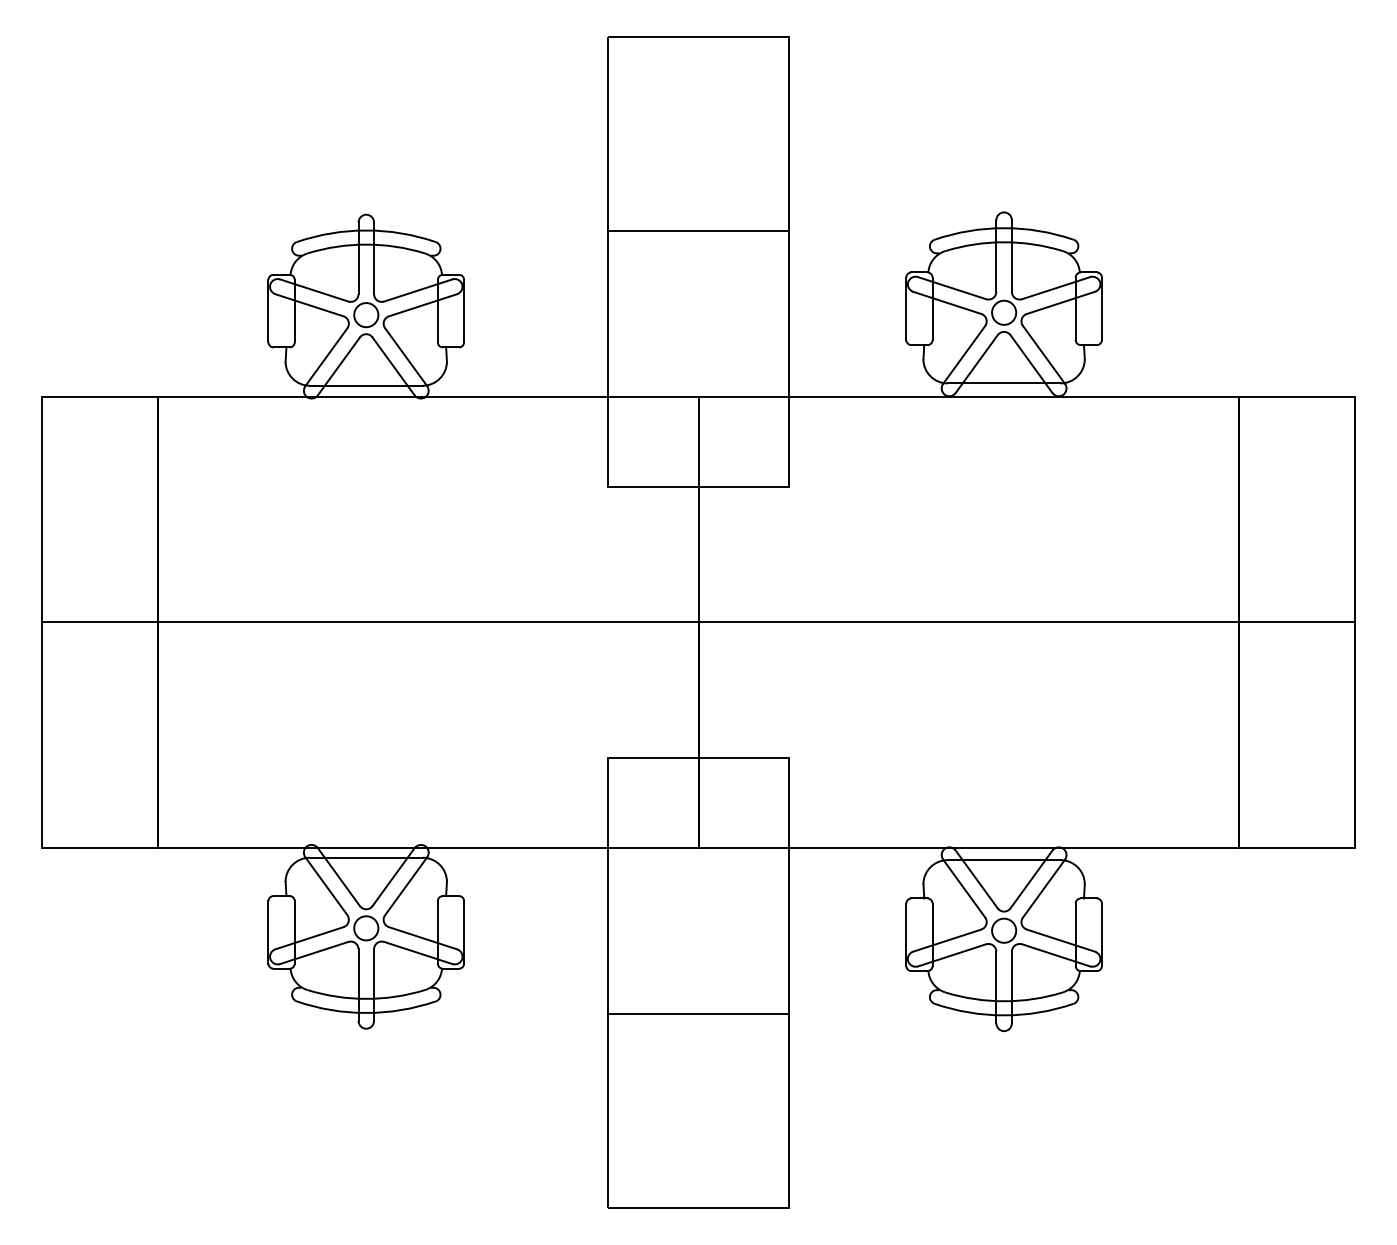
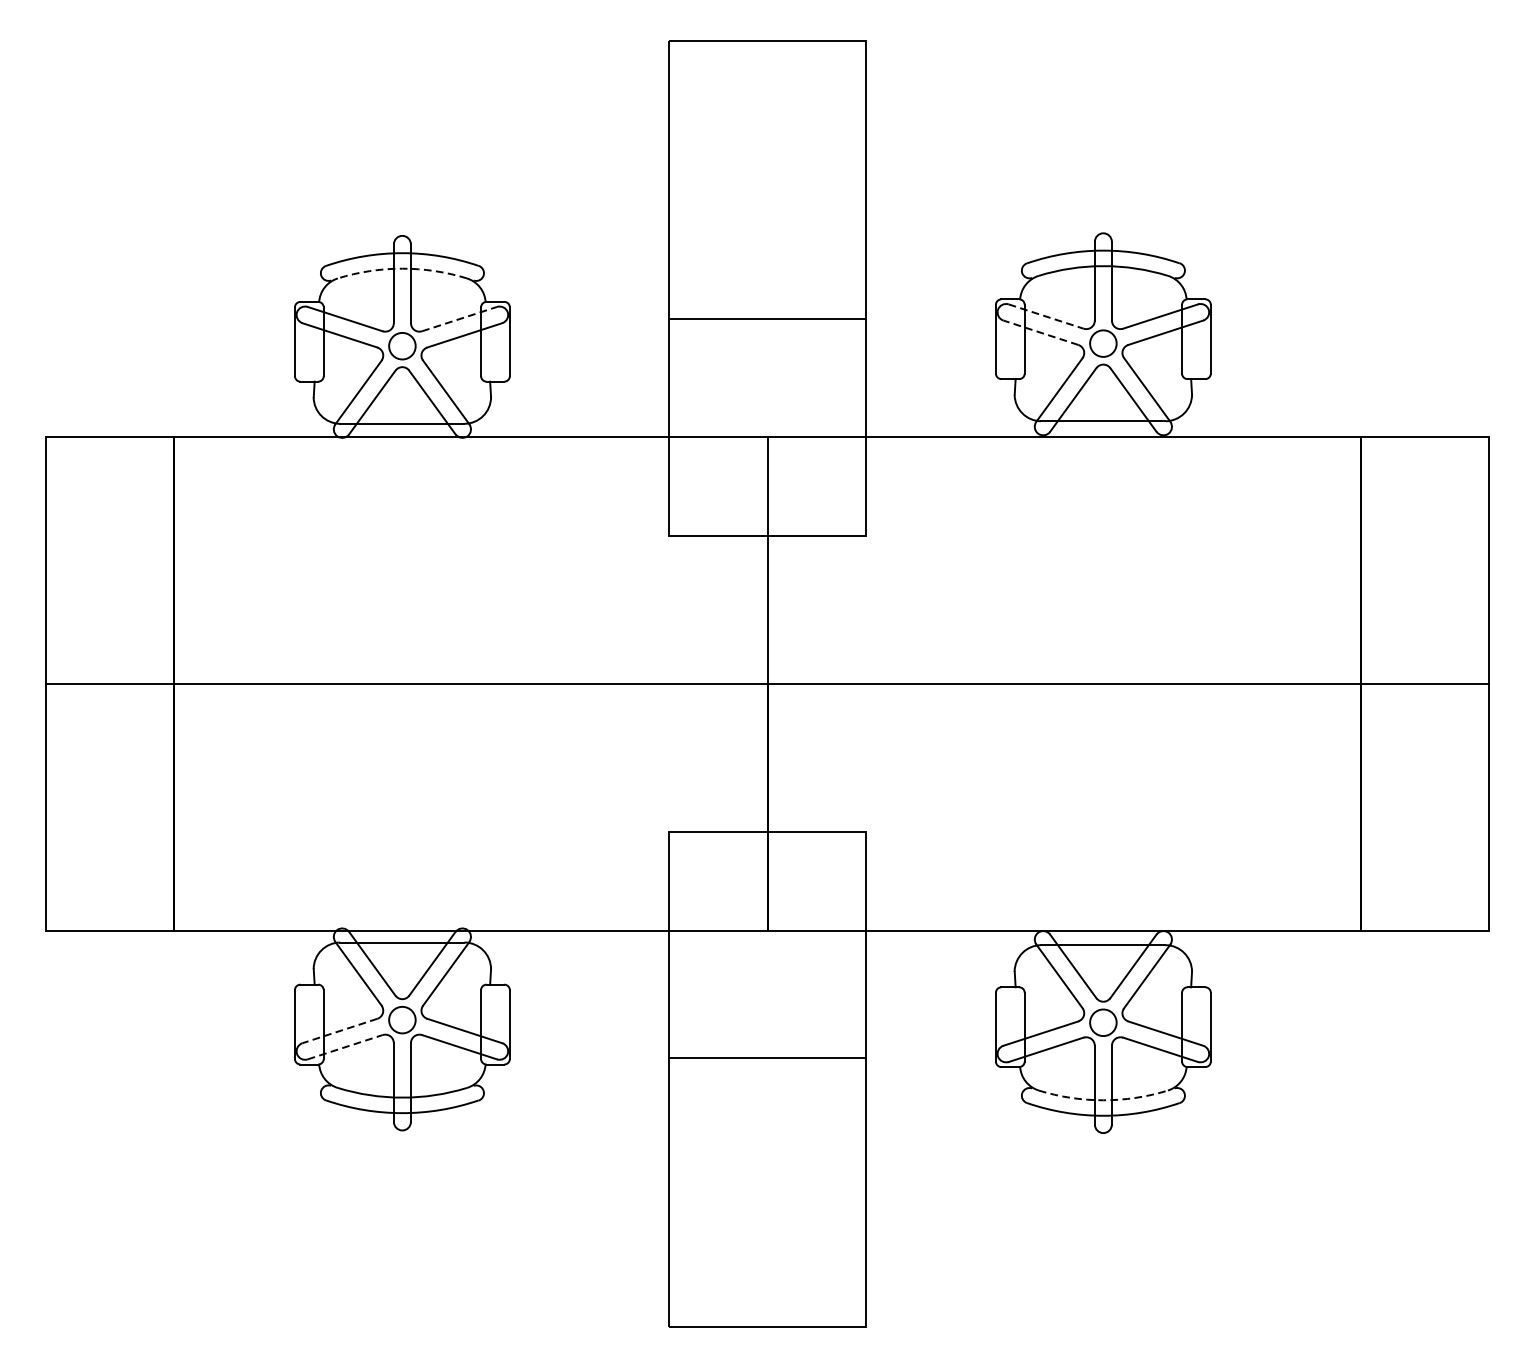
line: (698, 231) -> (767, 319), moved
arc: (366, 244) -> (402, 268), solid -> dashed
line: (952, 288) -> (1046, 316), solid -> dashed
line: (418, 290) -> (459, 319), solid -> dashed
line: (947, 302) -> (1041, 332), solid -> dashed
line: (309, 938) -> (339, 1031), solid -> dashed
line: (314, 953) -> (345, 1047), solid -> dashed
arc: (1004, 1001) -> (1103, 1100), solid -> dashed
line: (698, 1013) -> (767, 1057), moved

